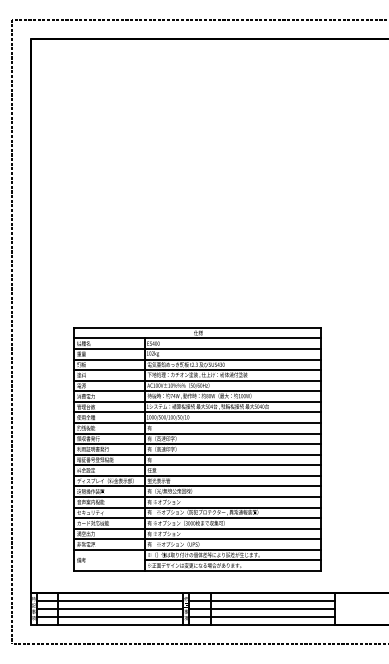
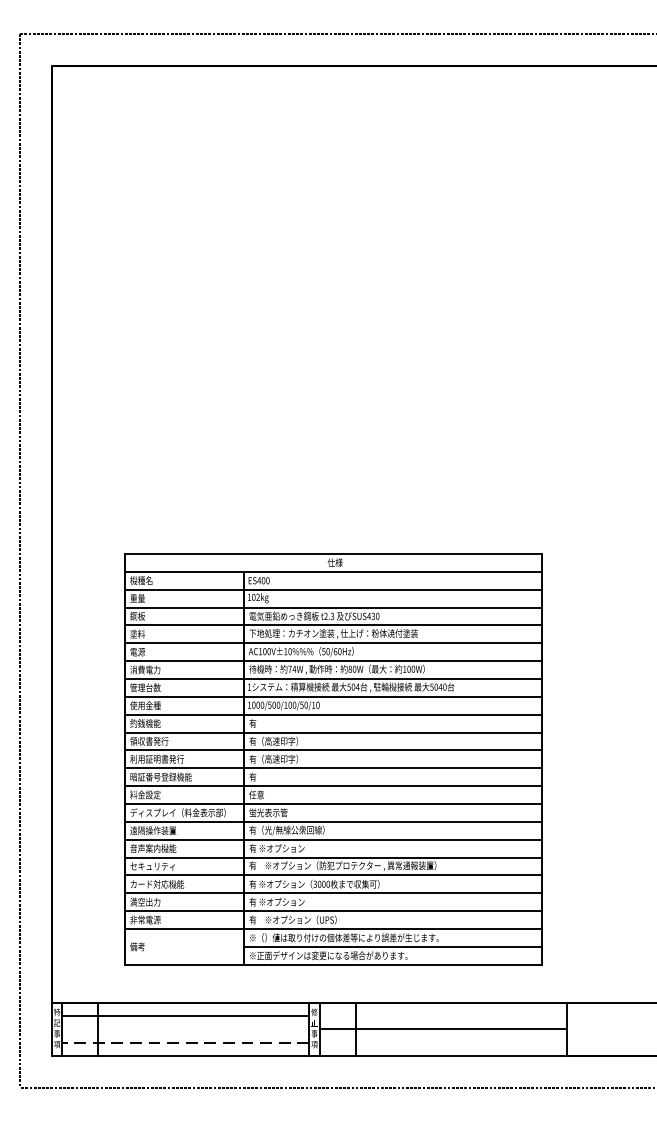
line: (262, 601) -> (443, 1016), removed
line: (110, 609) -> (186, 1029), removed
line: (110, 617) -> (186, 1043), solid -> dashed
line: (262, 617) -> (443, 1043), removed

